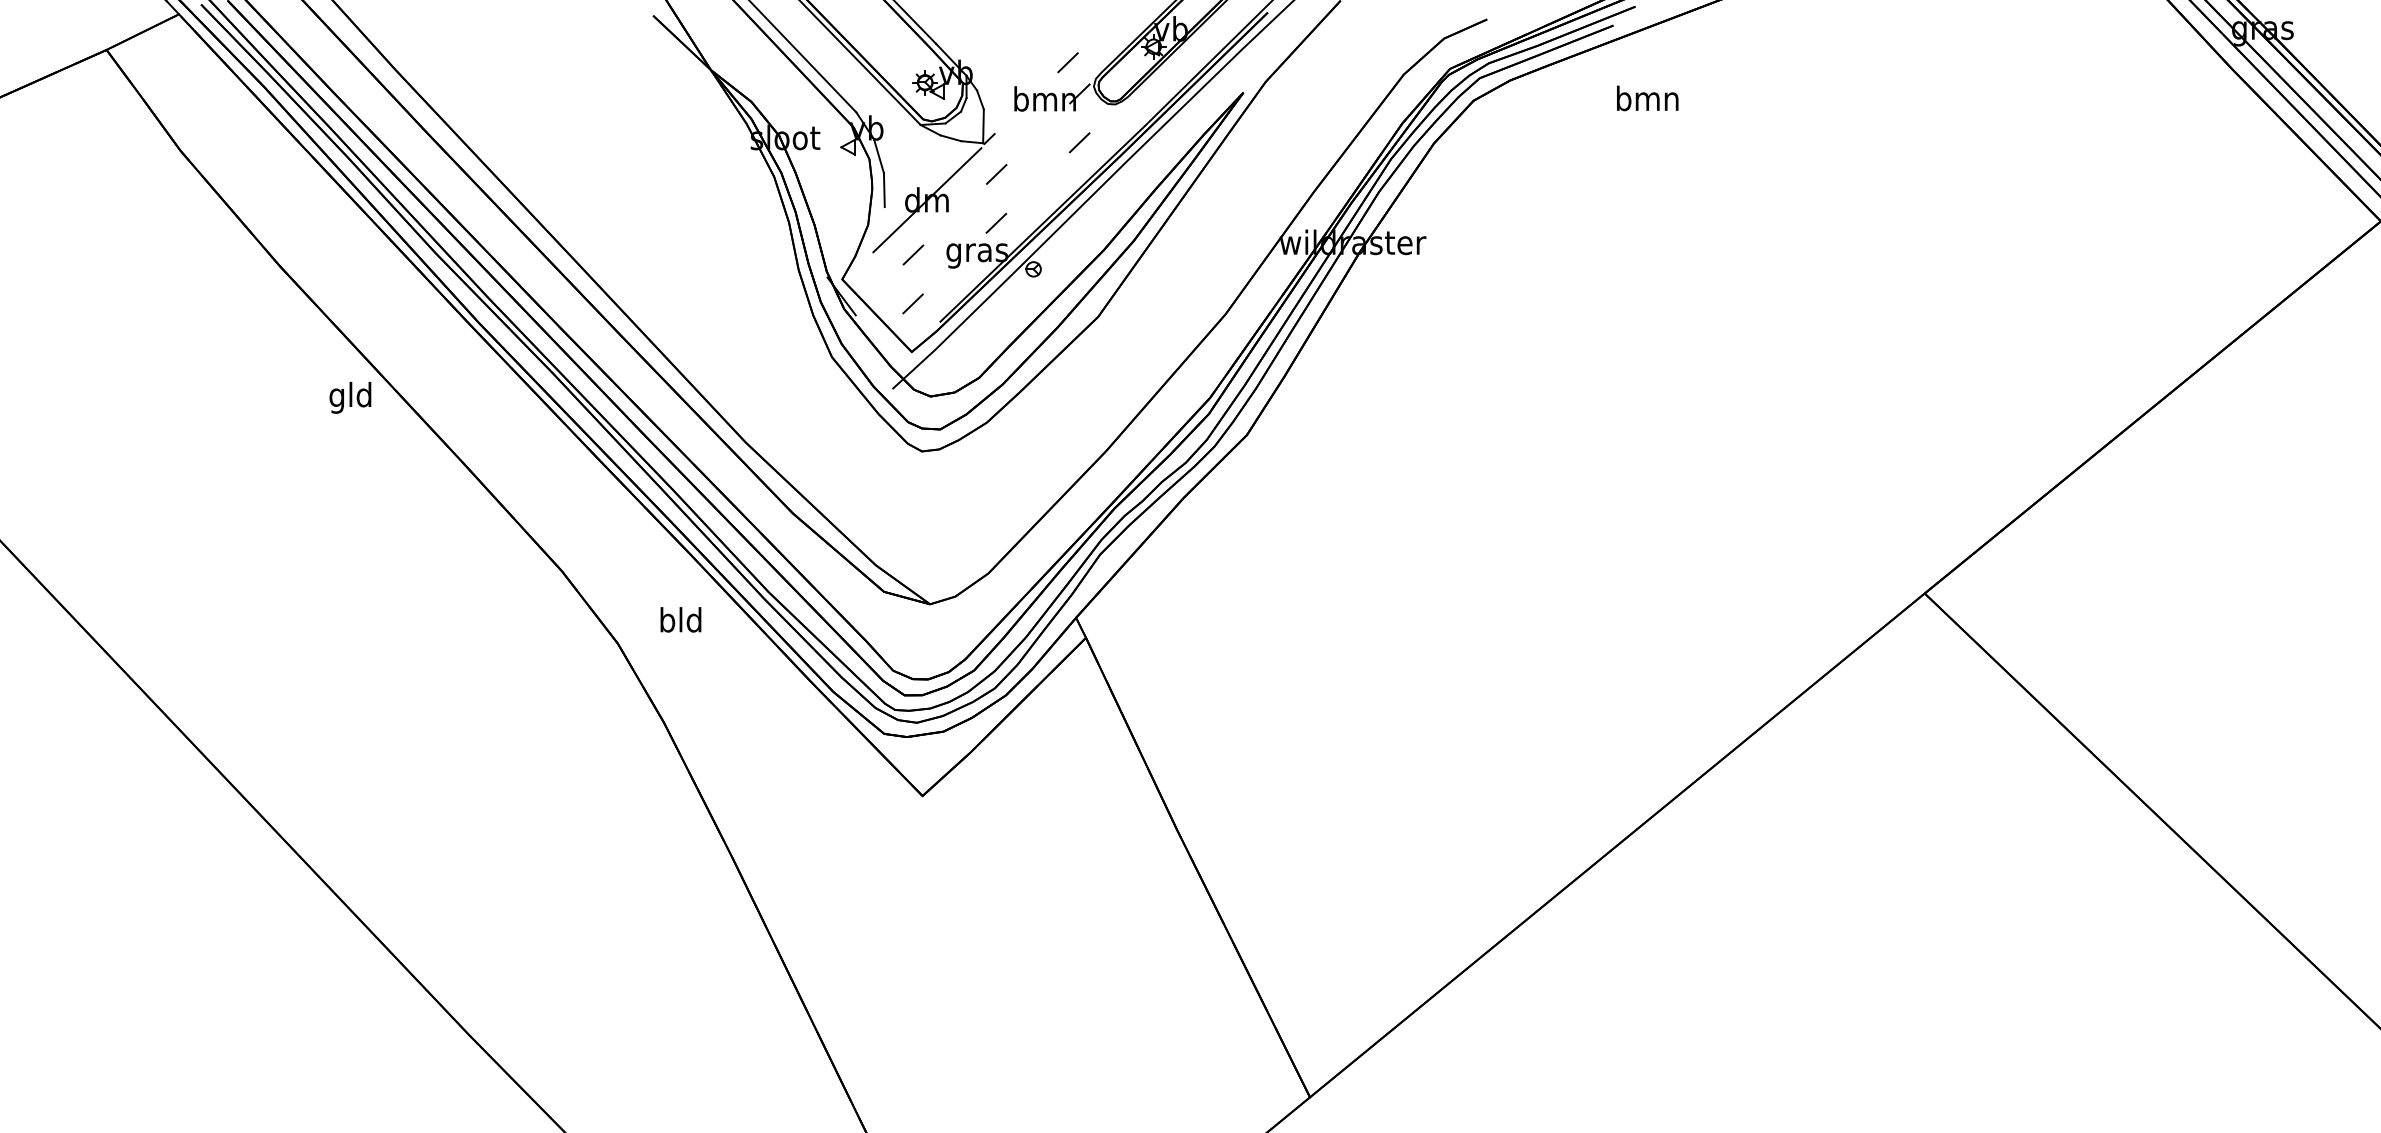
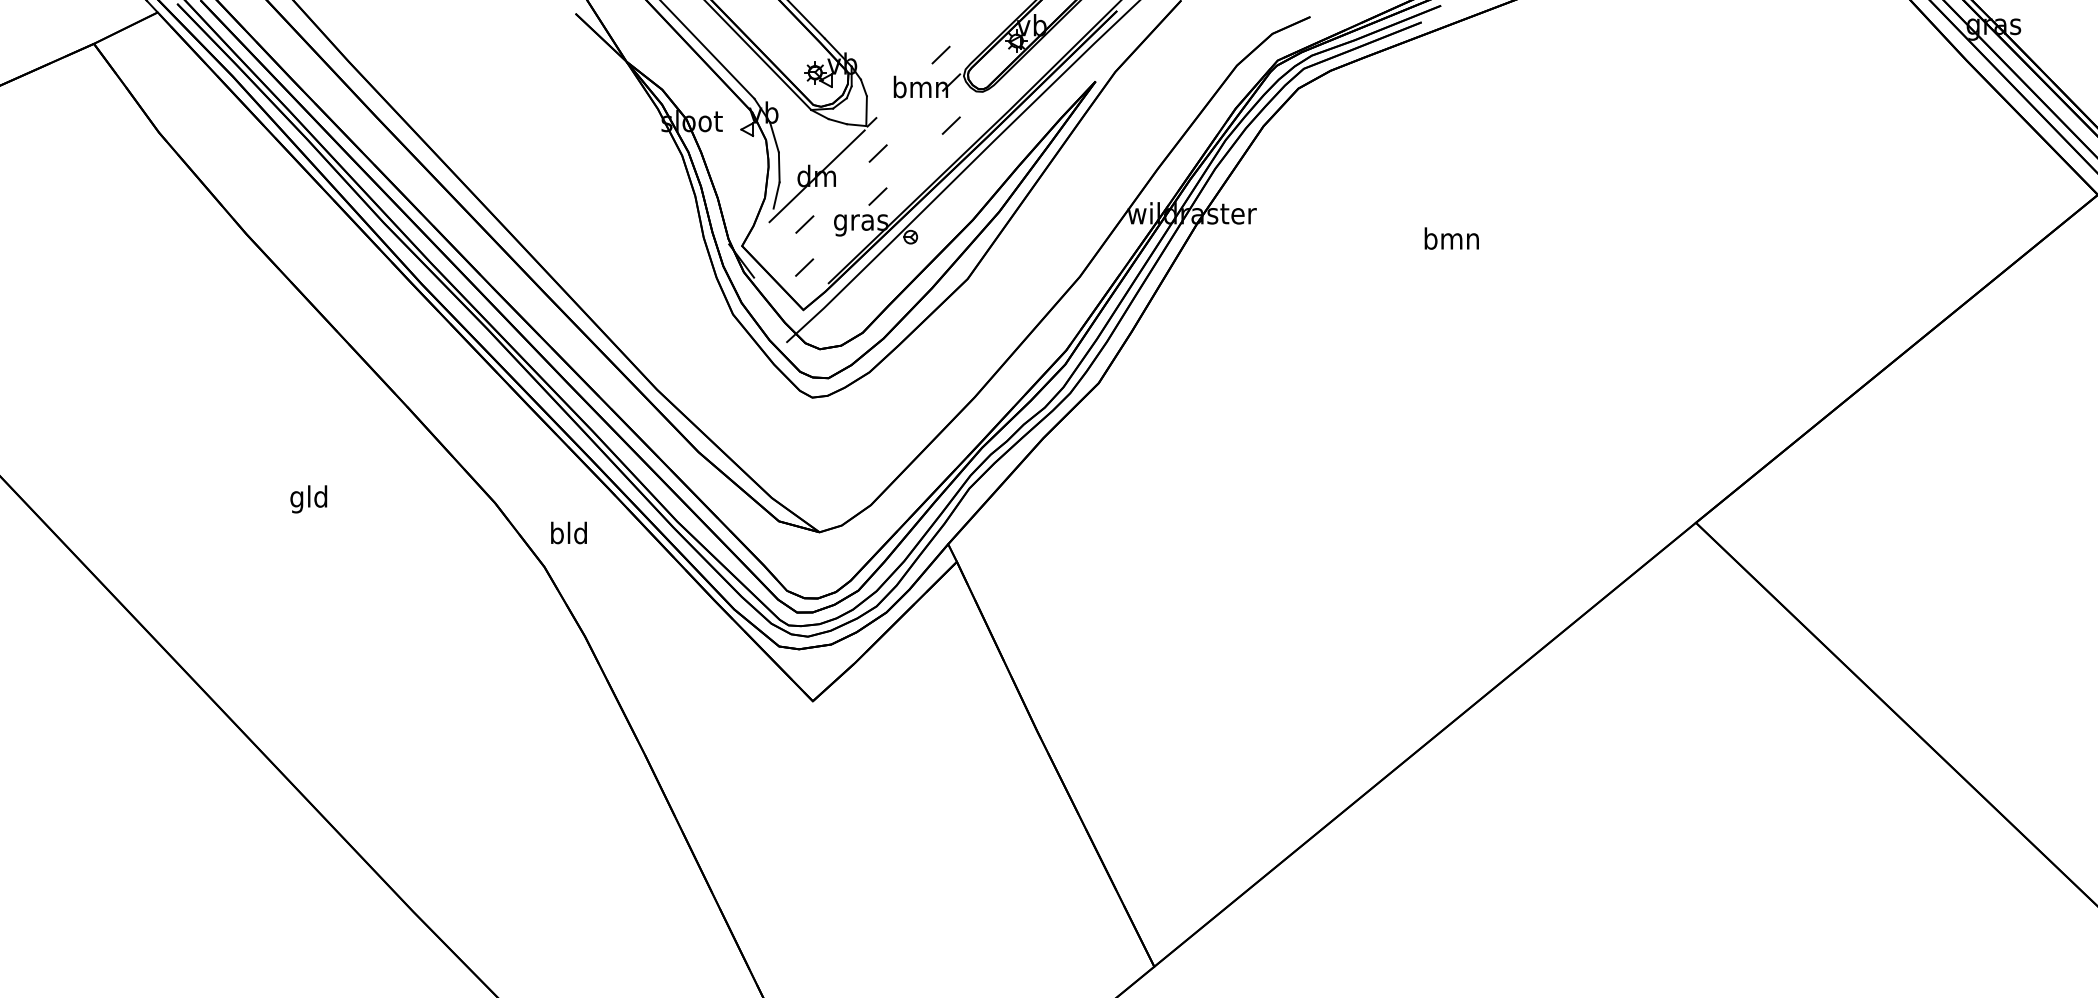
text: (1647, 98) -> (1451, 238), moved
line: (881, 222) -> (776, 195), added
text: (350, 397) -> (308, 499), moved
text: (680, 619) -> (568, 532), moved

